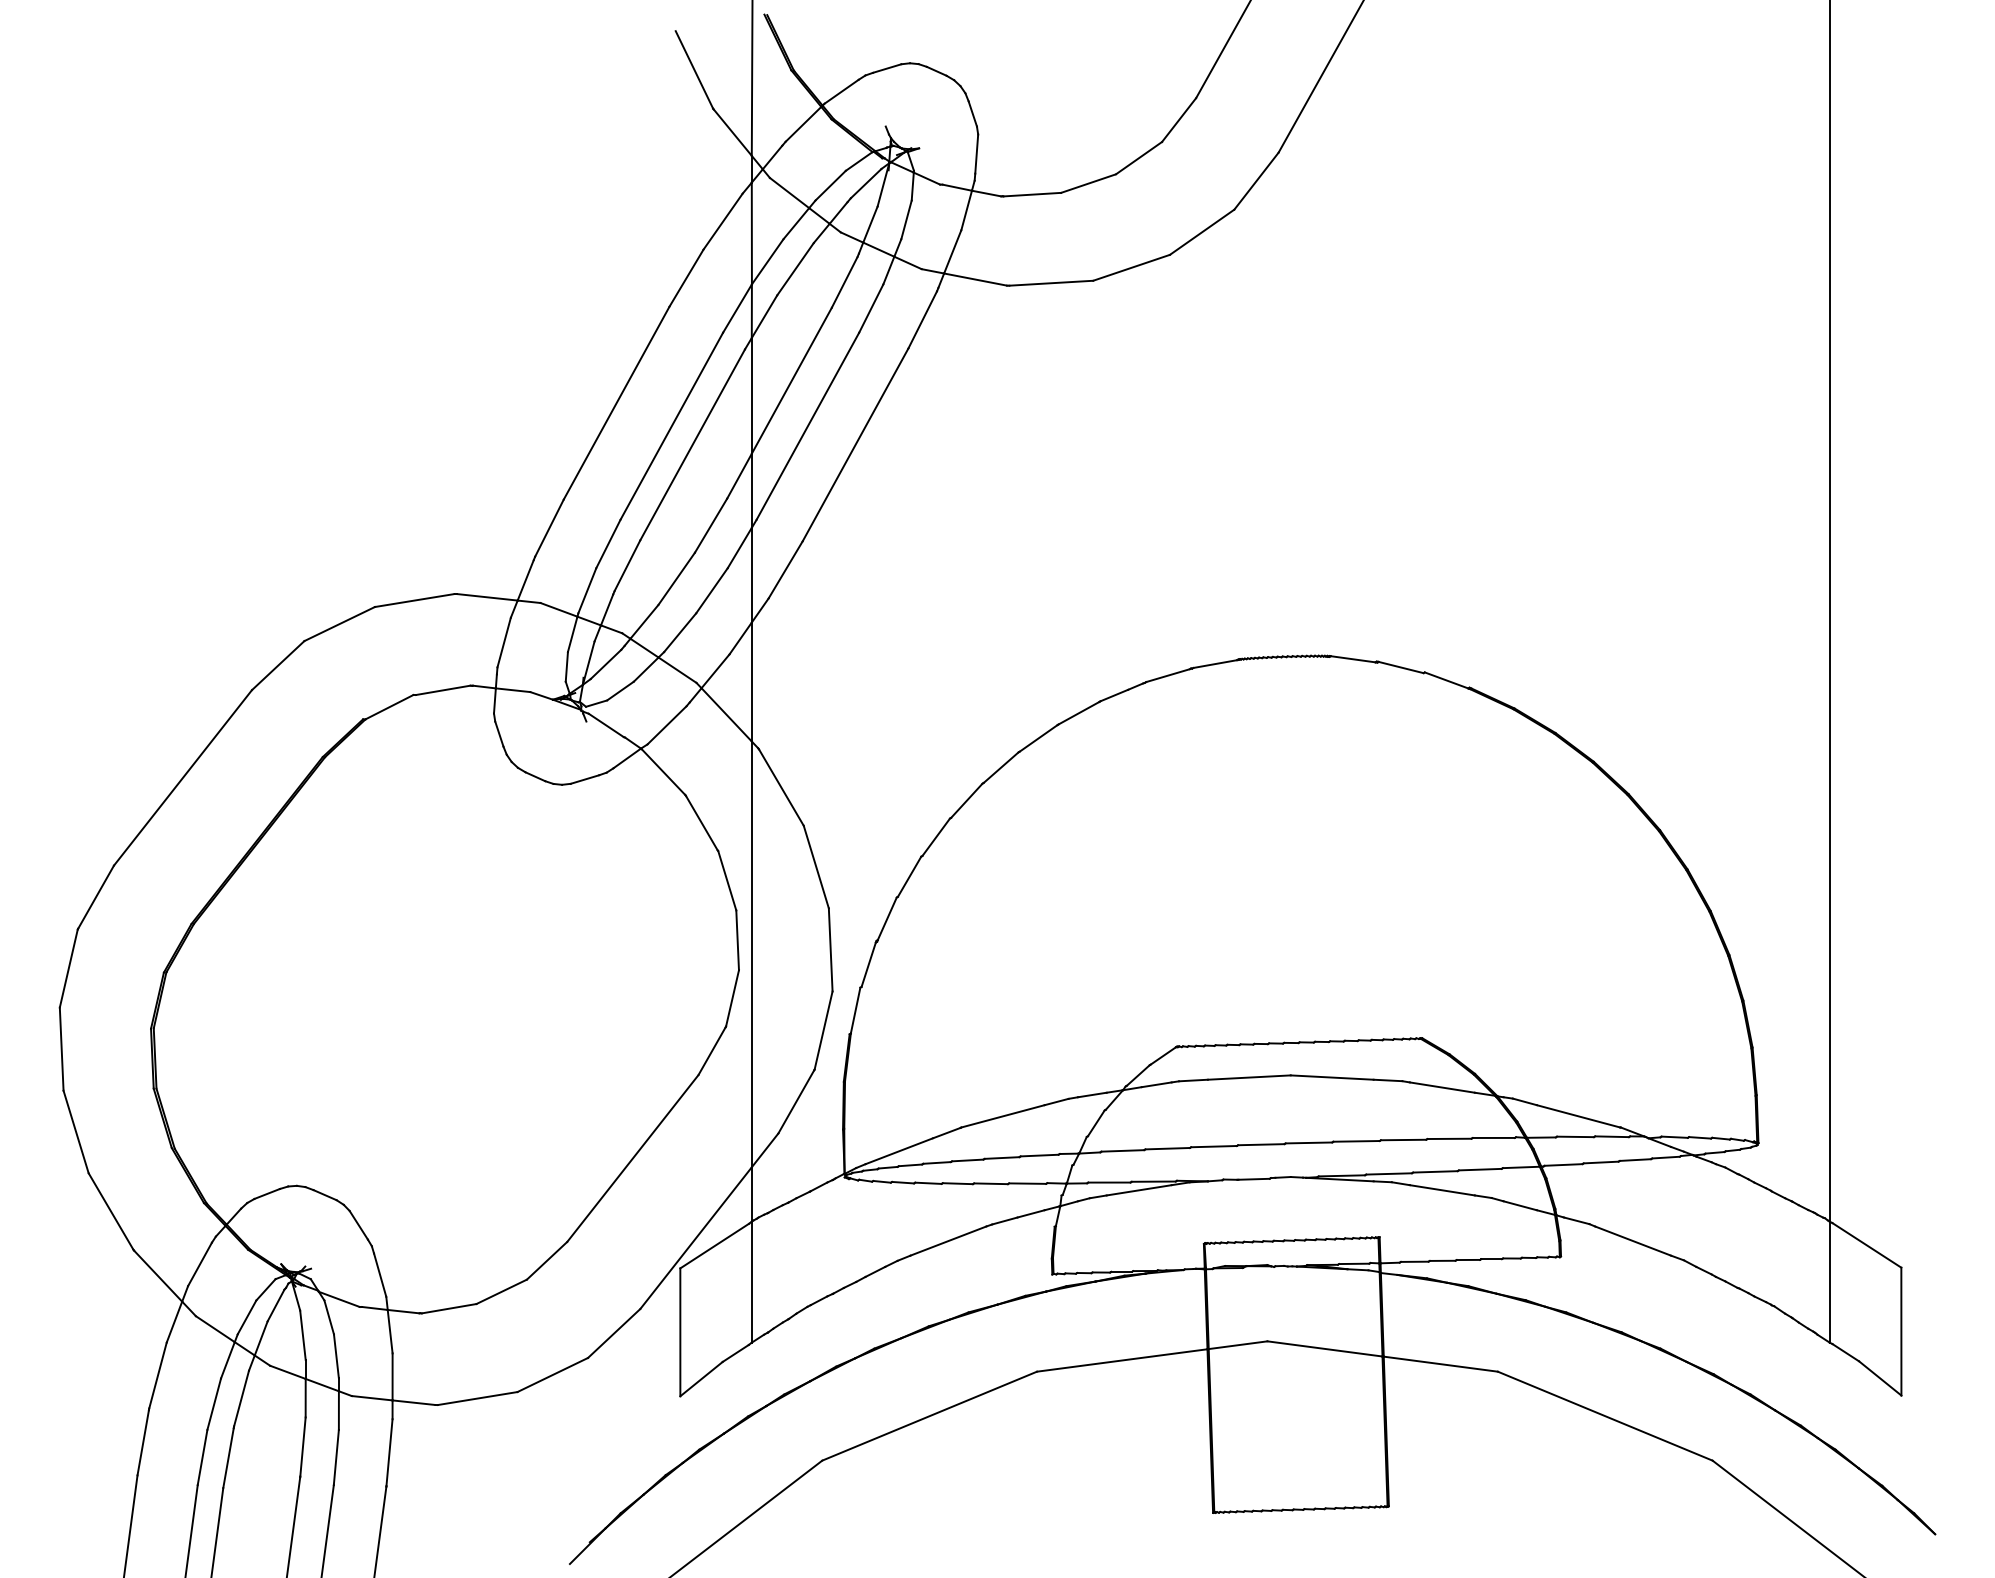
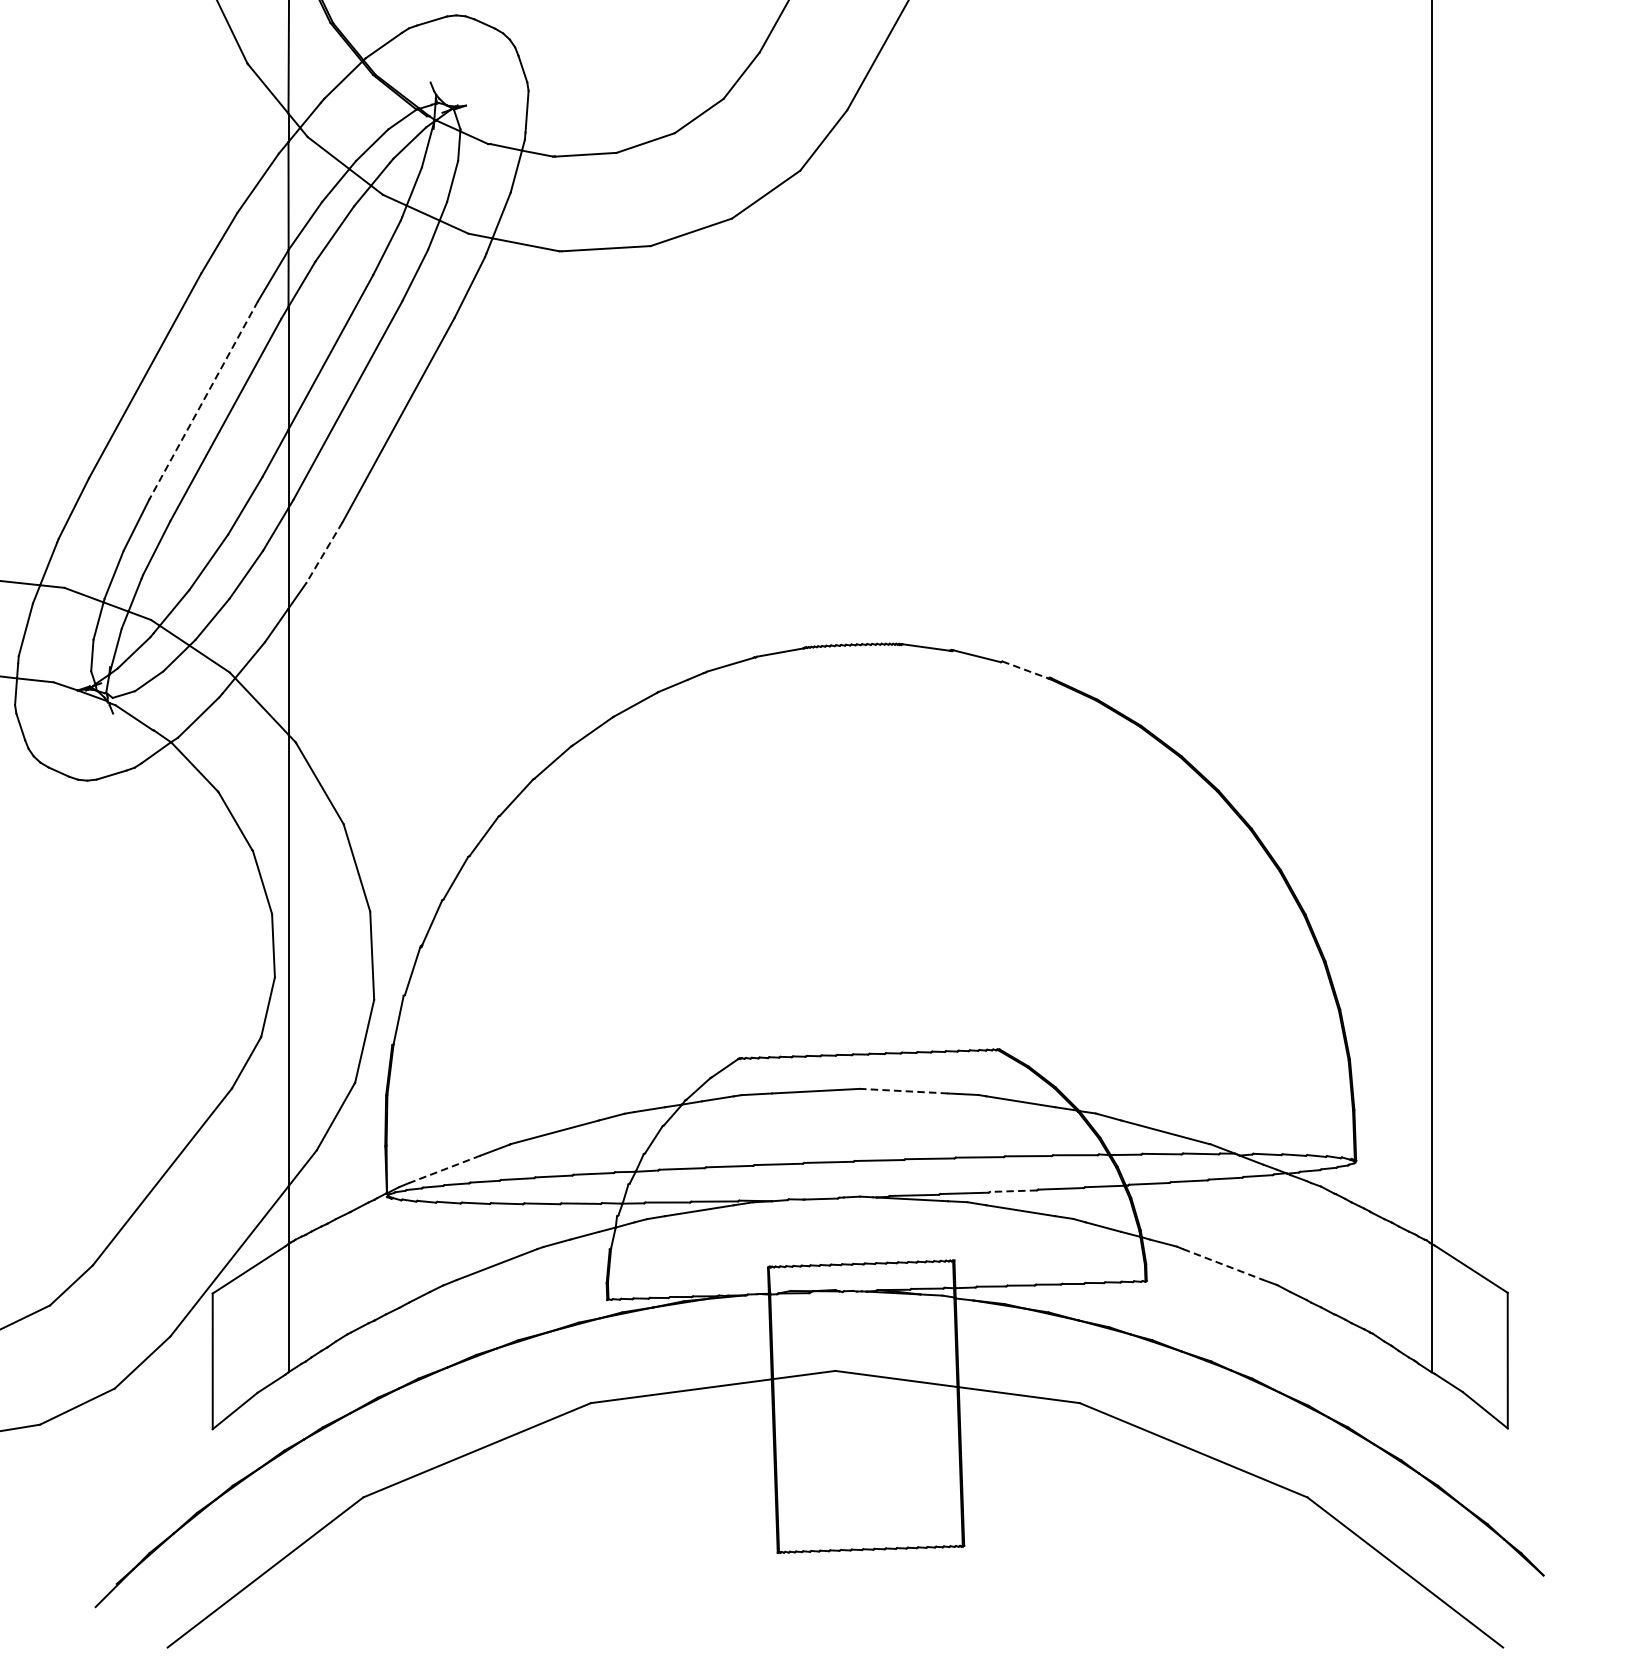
line: (671, 426) -> (203, 400), solid -> dashed
line: (785, 570) -> (324, 553), solid -> dashed
line: (1447, 680) -> (1026, 670), solid -> dashed
line: (1332, 1077) -> (904, 1091), solid -> dashed
line: (898, 1151) -> (444, 1169), solid -> dashed
line: (1434, 1171) -> (1012, 1190), solid -> dashed
line: (1633, 1241) -> (1223, 1265), solid -> dashed

